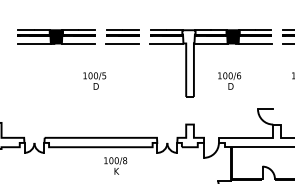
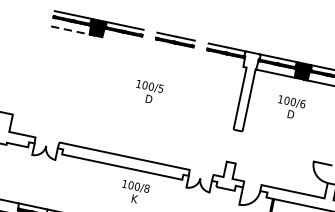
line: (34, 43) -> (70, 30), solid -> dashed
line: (78, 43) -> (121, 41), removed
line: (122, 43) -> (172, 52), removed
line: (166, 43) -> (223, 62), removed
text: (94, 80) -> (148, 91), moved
text: (229, 80) -> (290, 107), moved

